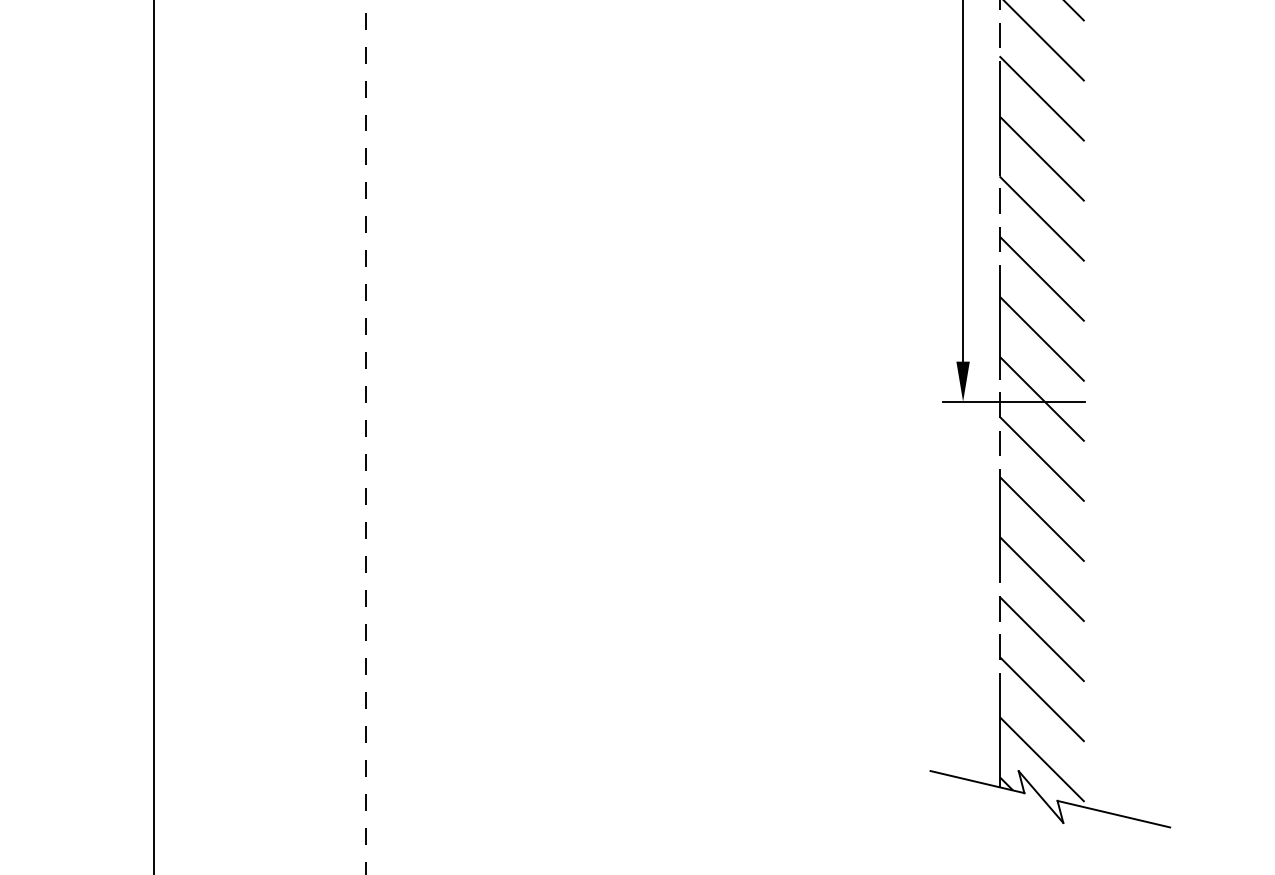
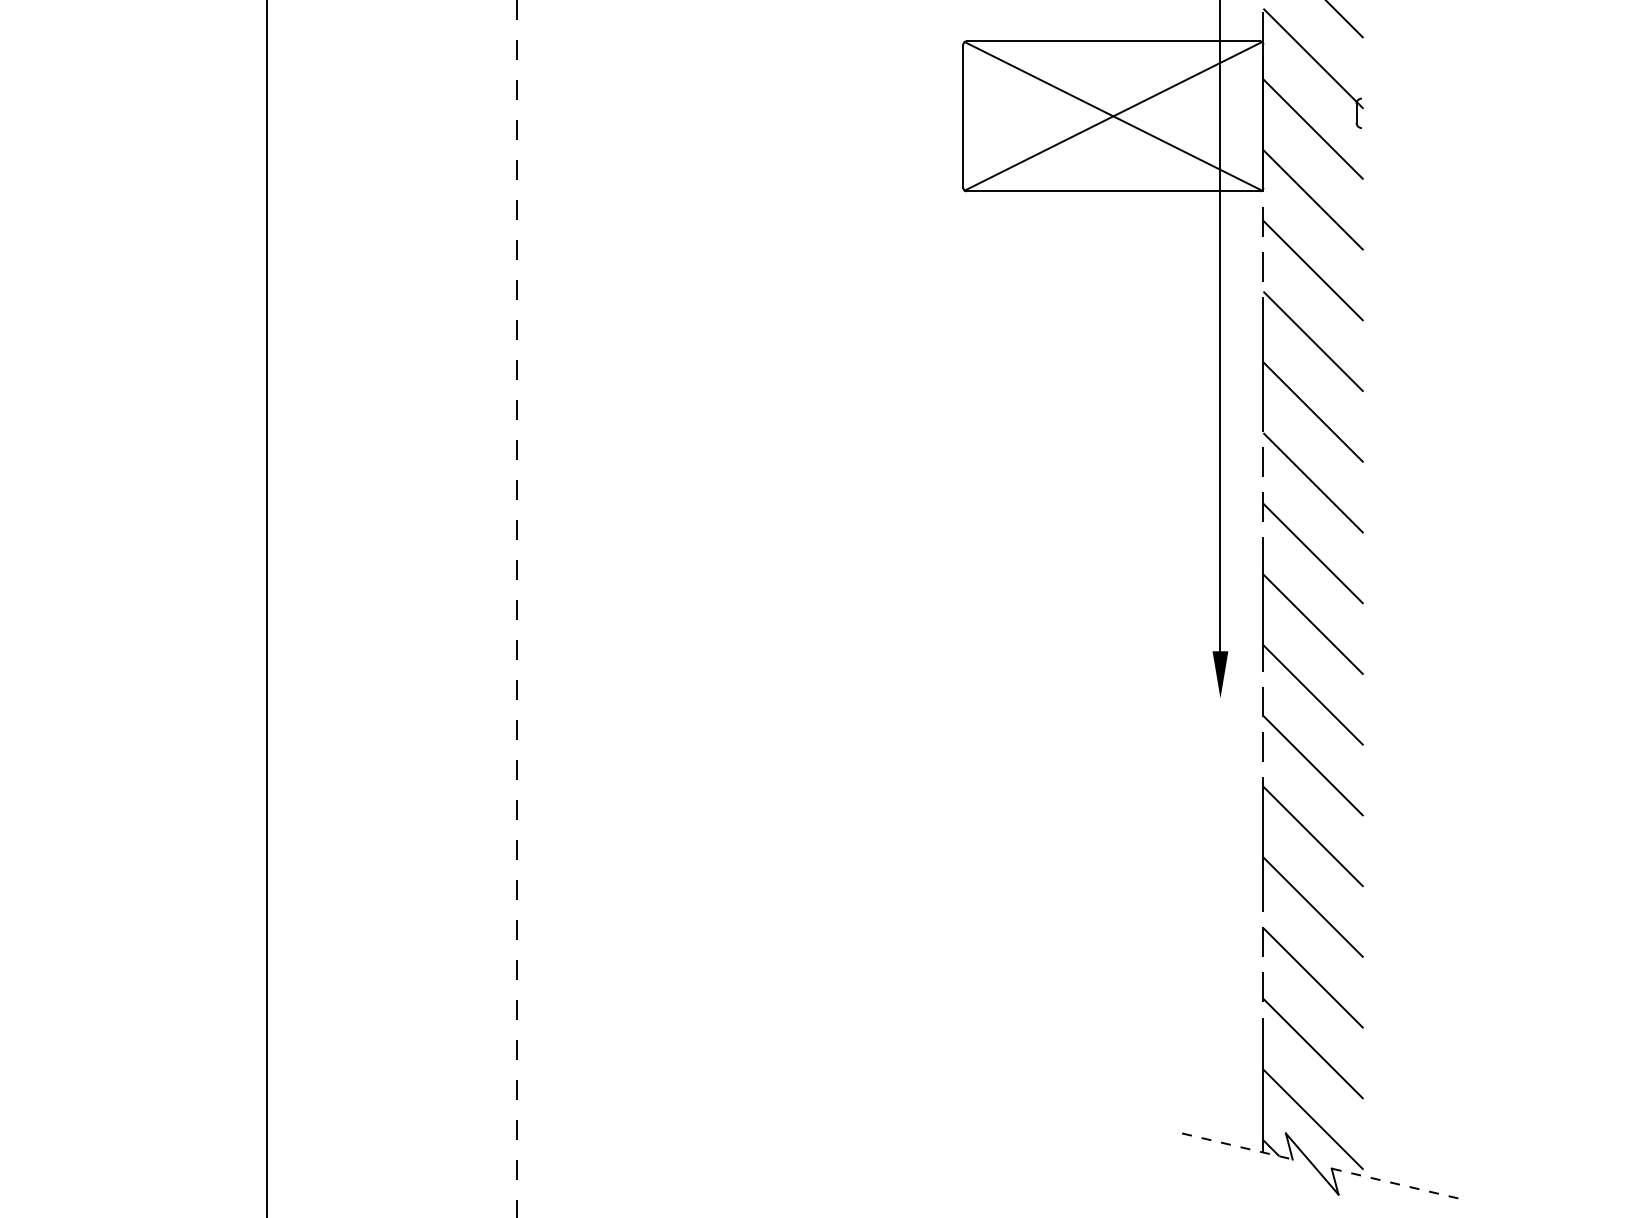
line: (1013, 401) -> (1279, 698), removed
line: (977, 782) -> (1237, 1146), solid -> dashed
line: (1114, 814) -> (1398, 1184), solid -> dashed

